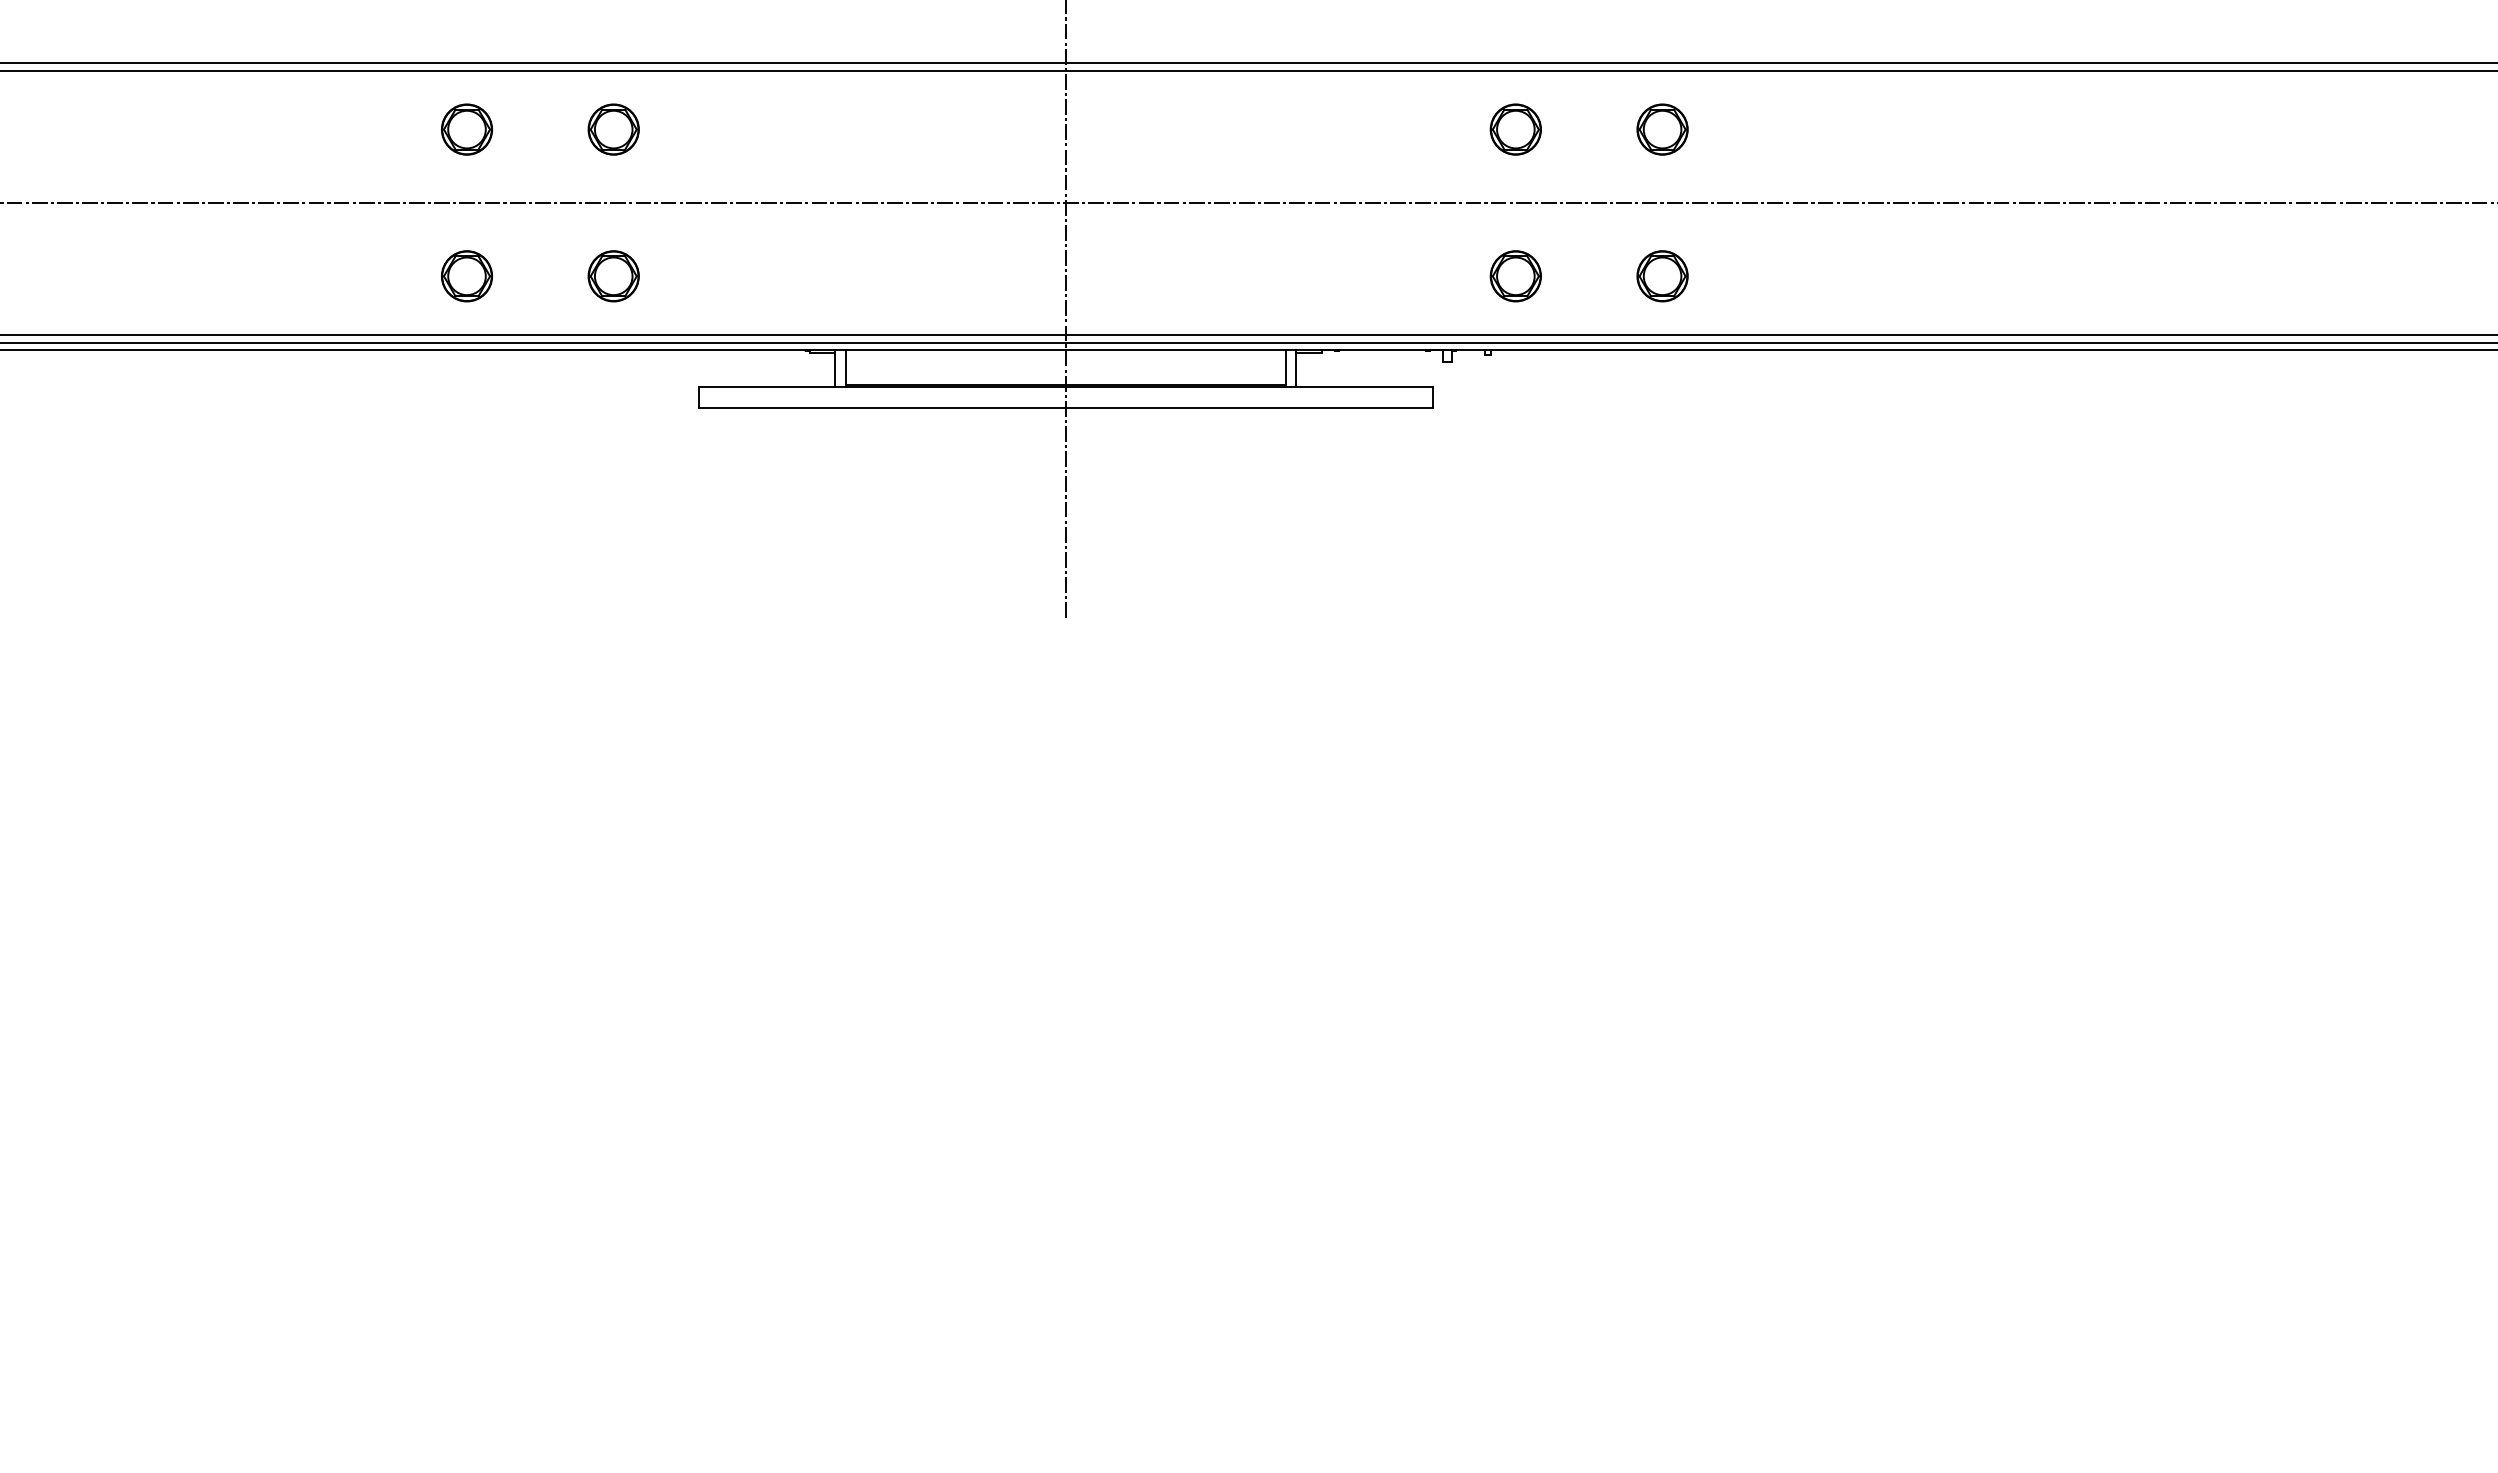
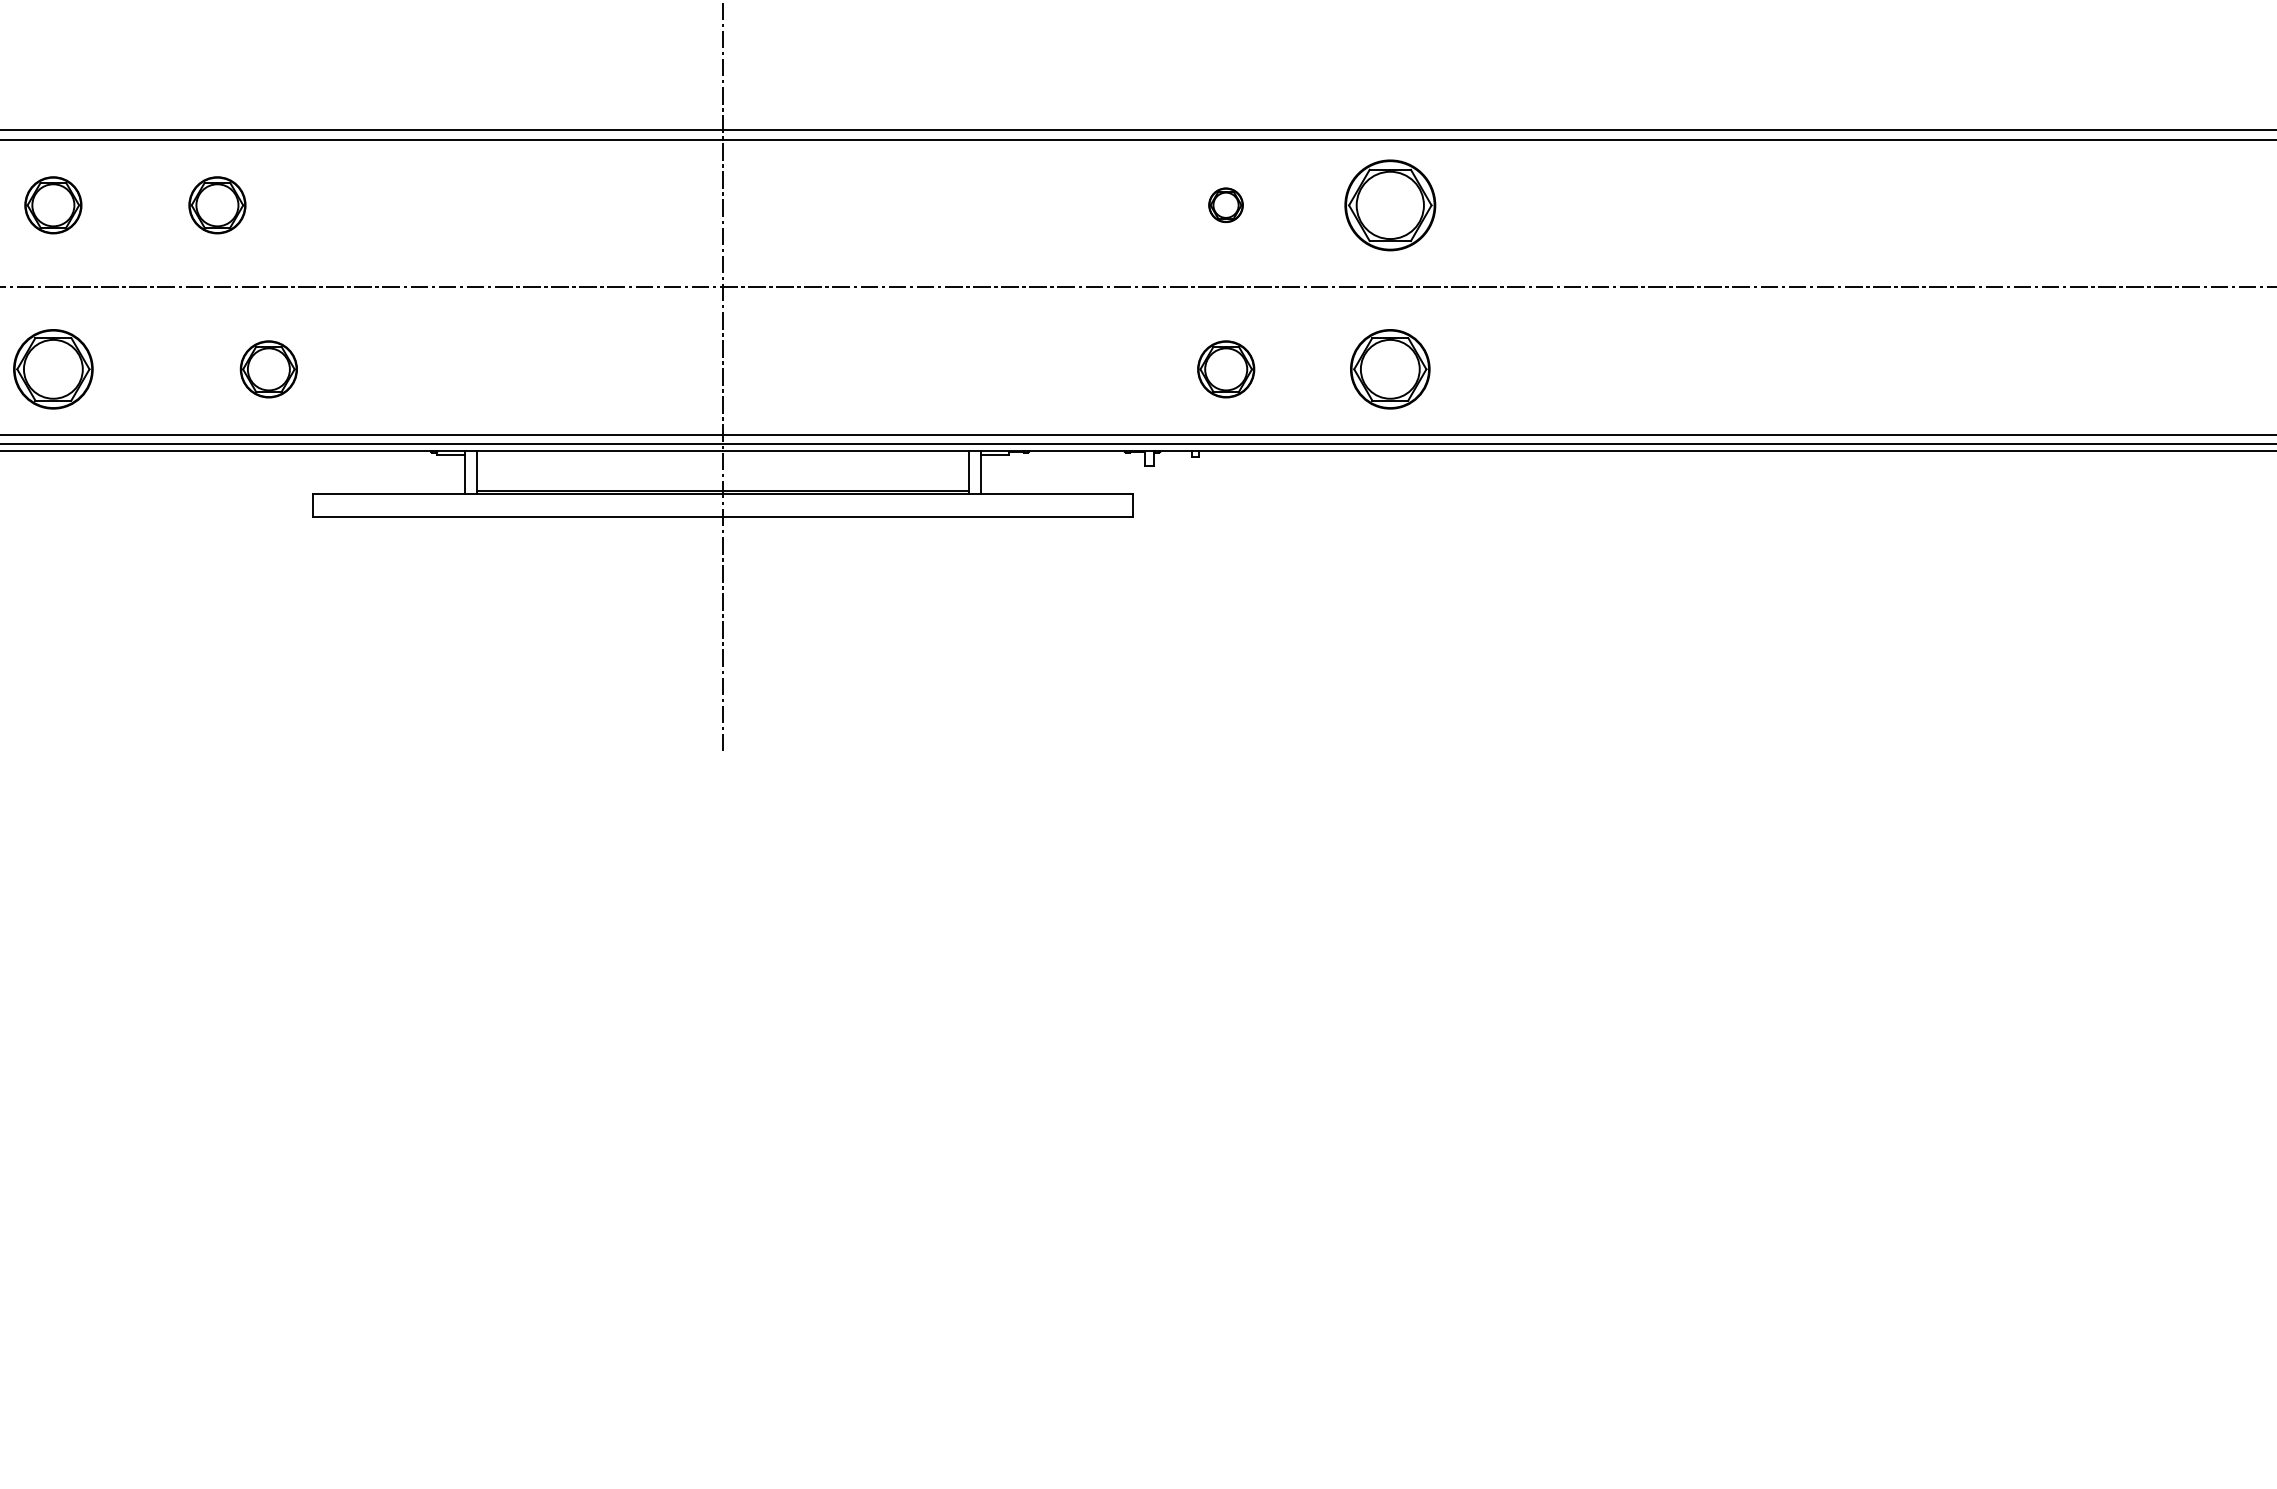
part: (1515, 129) -> (1225, 205), size x0.6
part: (1662, 129) -> (1390, 205), size x1.6
part: (466, 276) -> (52, 369), size x1.4
part: (613, 276) -> (268, 369), moved
part: (1662, 276) -> (1390, 369), size x1.4

